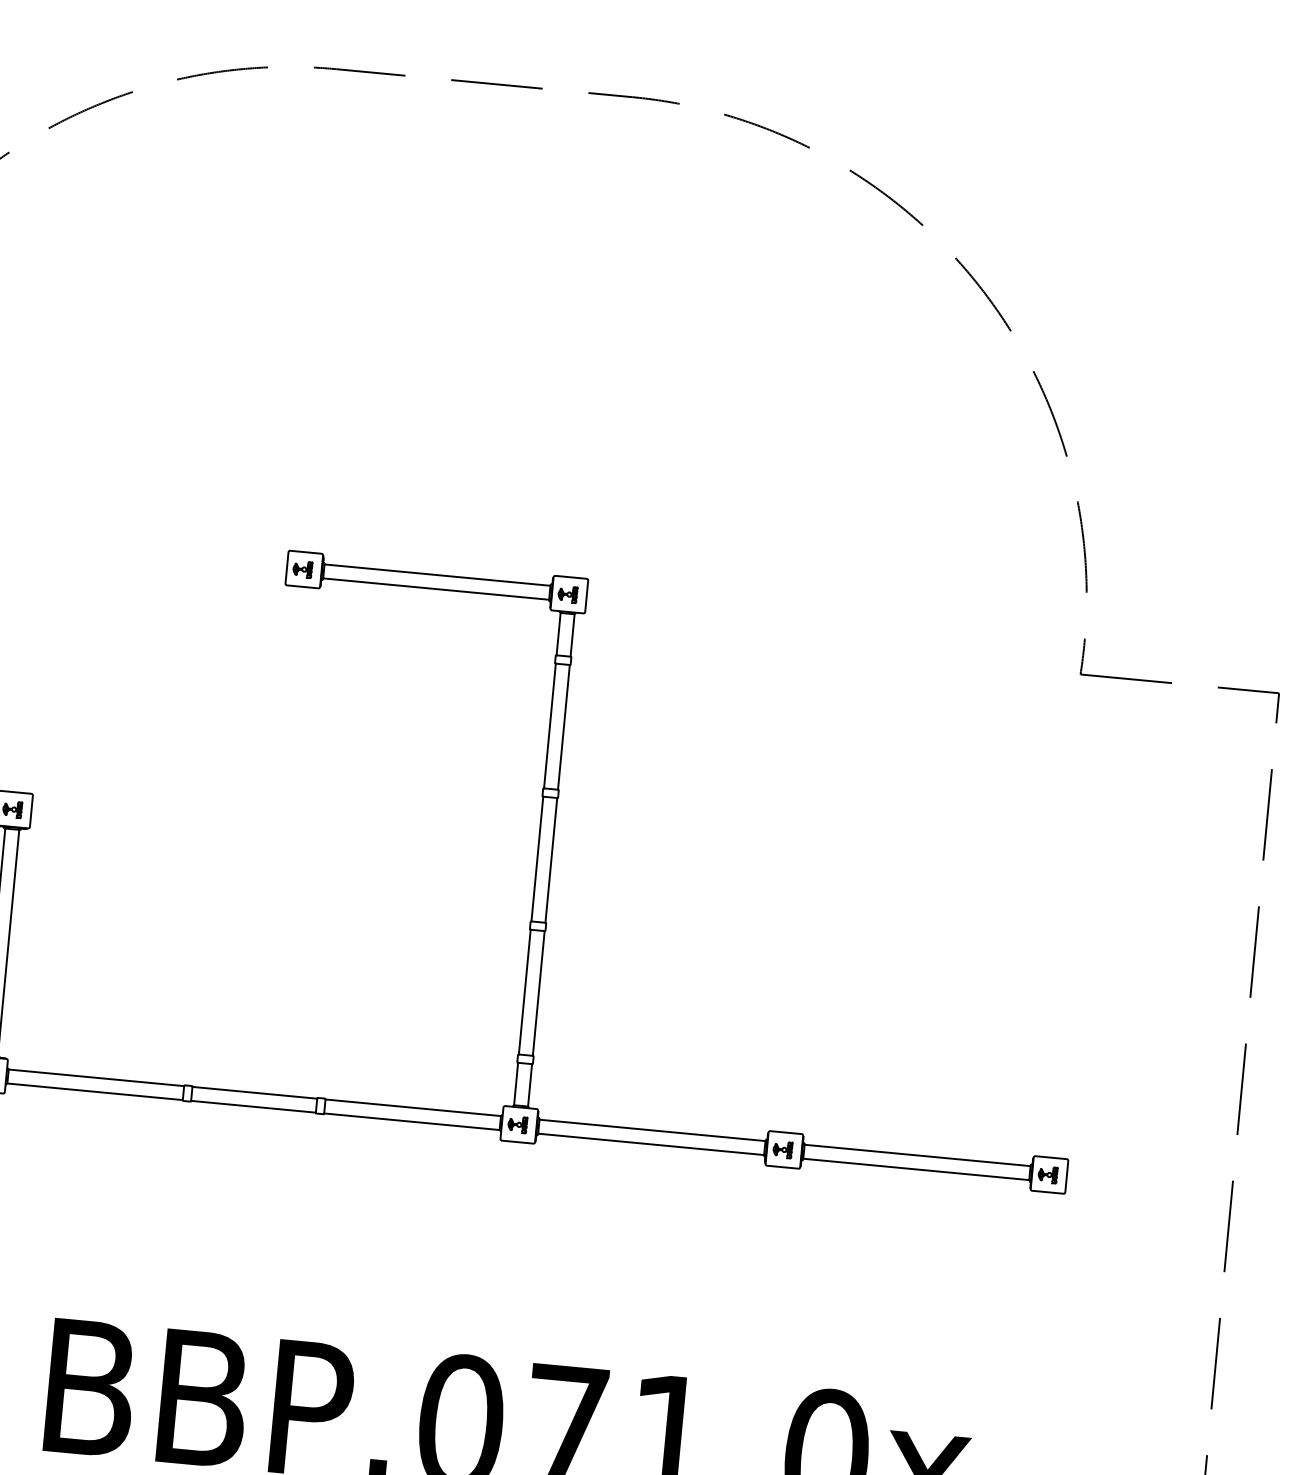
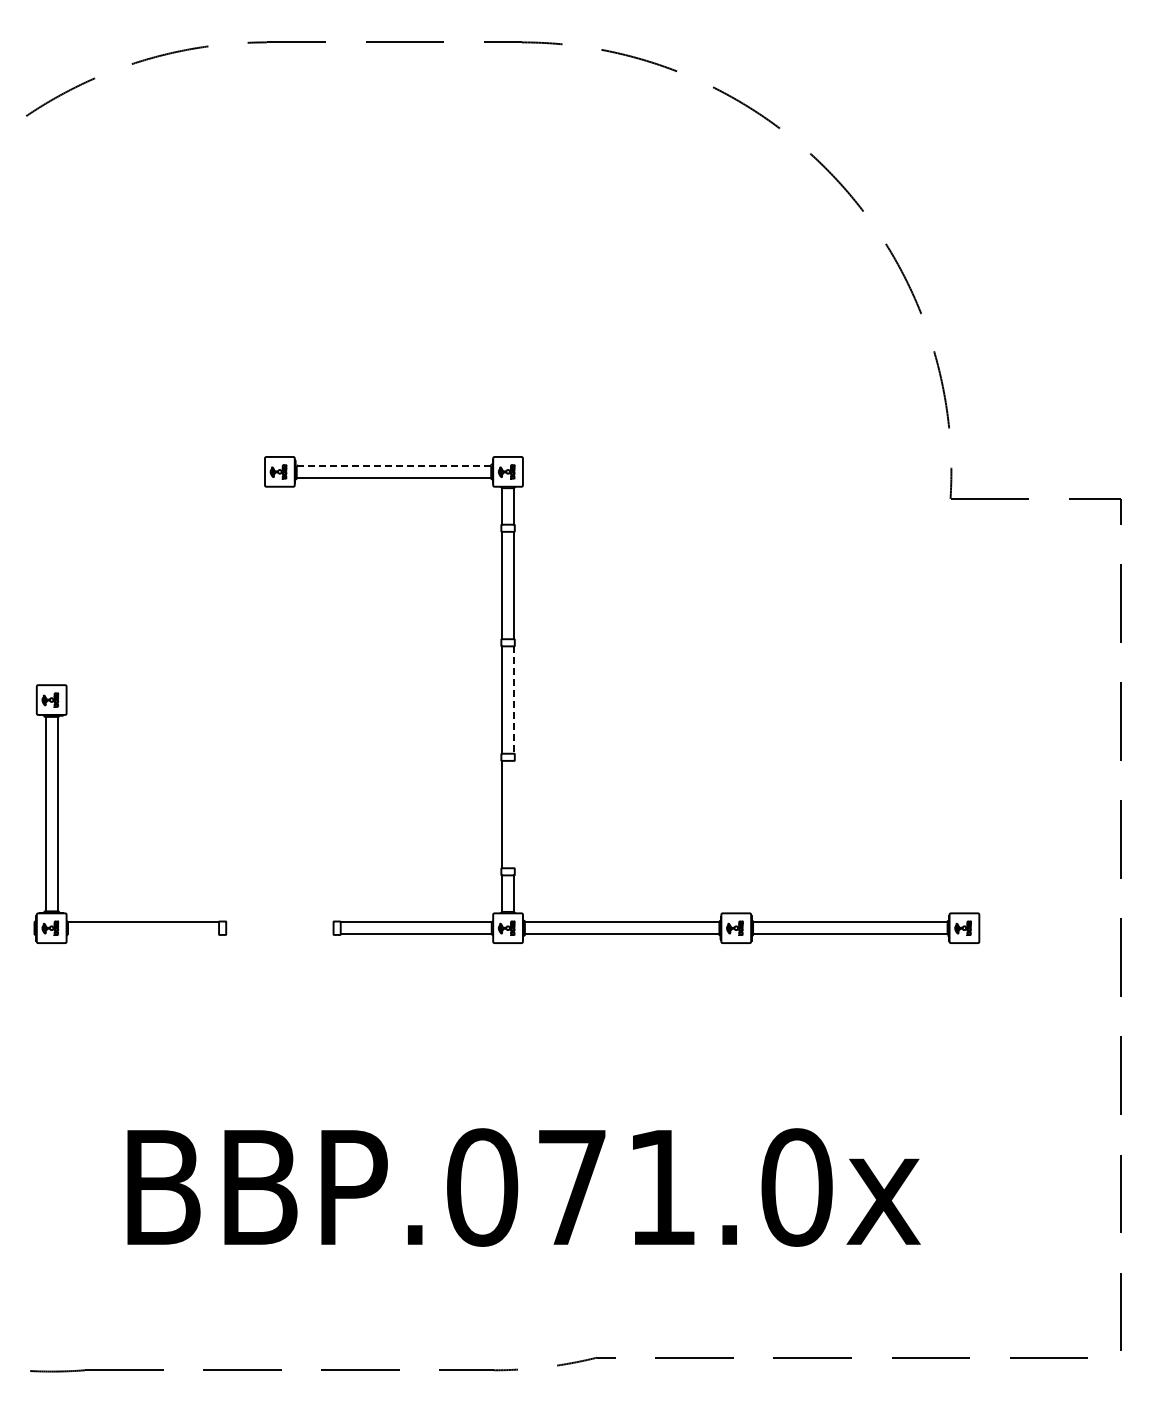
line: (437, 574) -> (393, 465), solid -> dashed
line: (551, 860) -> (514, 700), solid -> dashed
line: (539, 993) -> (514, 814), removed
line: (95, 1092) -> (143, 934), removed
line: (254, 1093) -> (279, 922), removed
line: (253, 1107) -> (279, 934), removed

